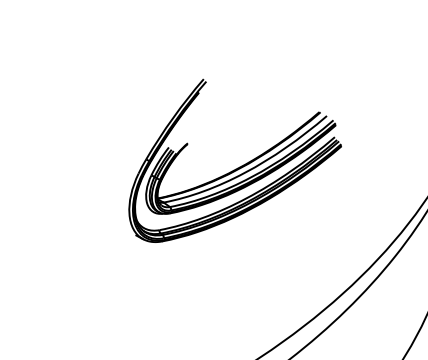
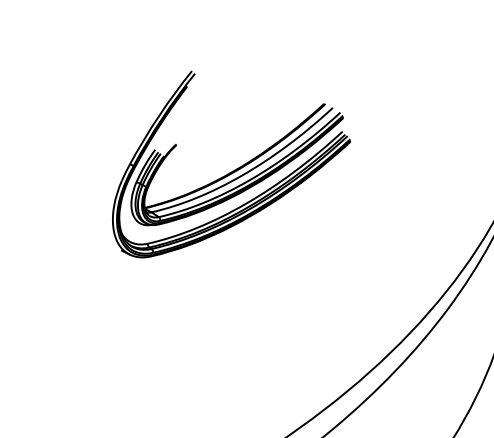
part: (235, 162) -> (231, 164), moved

